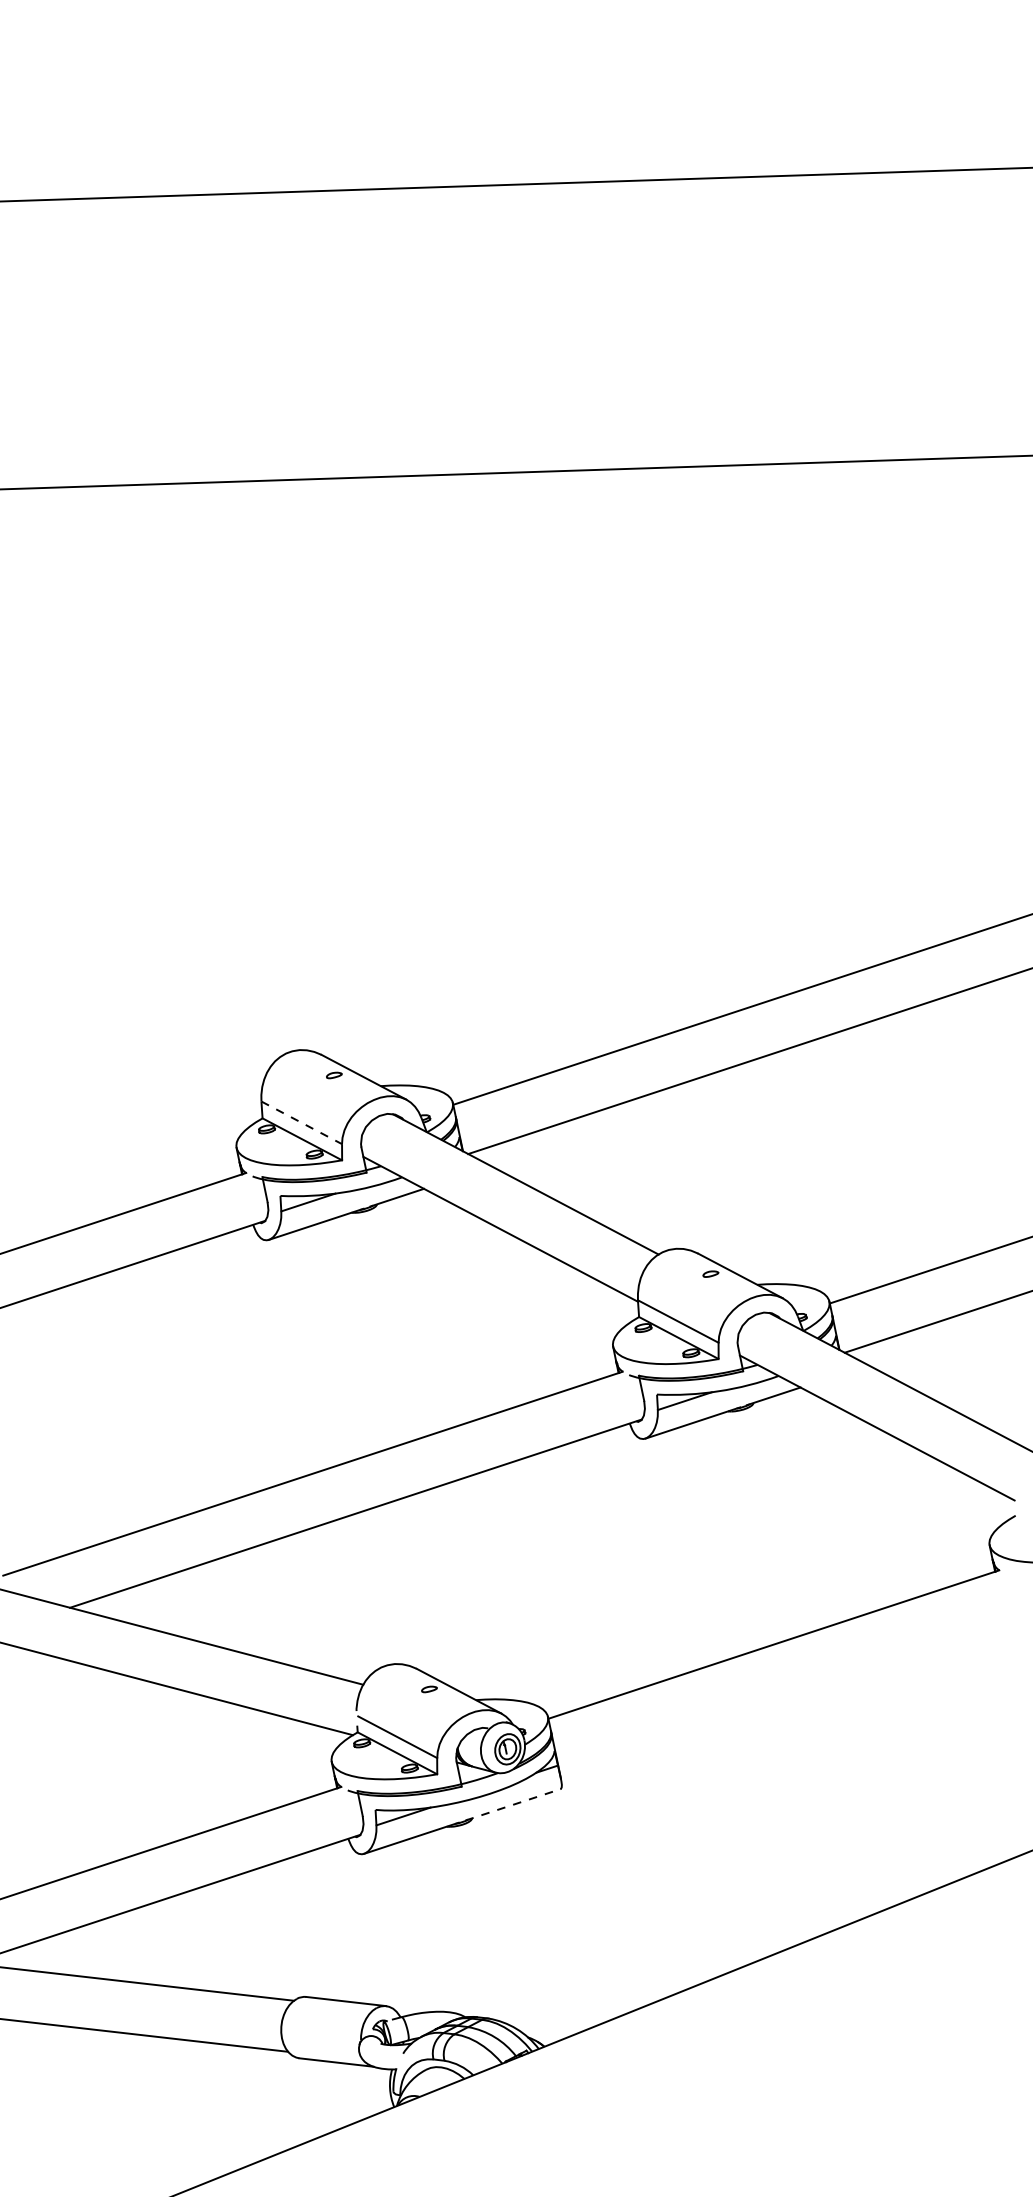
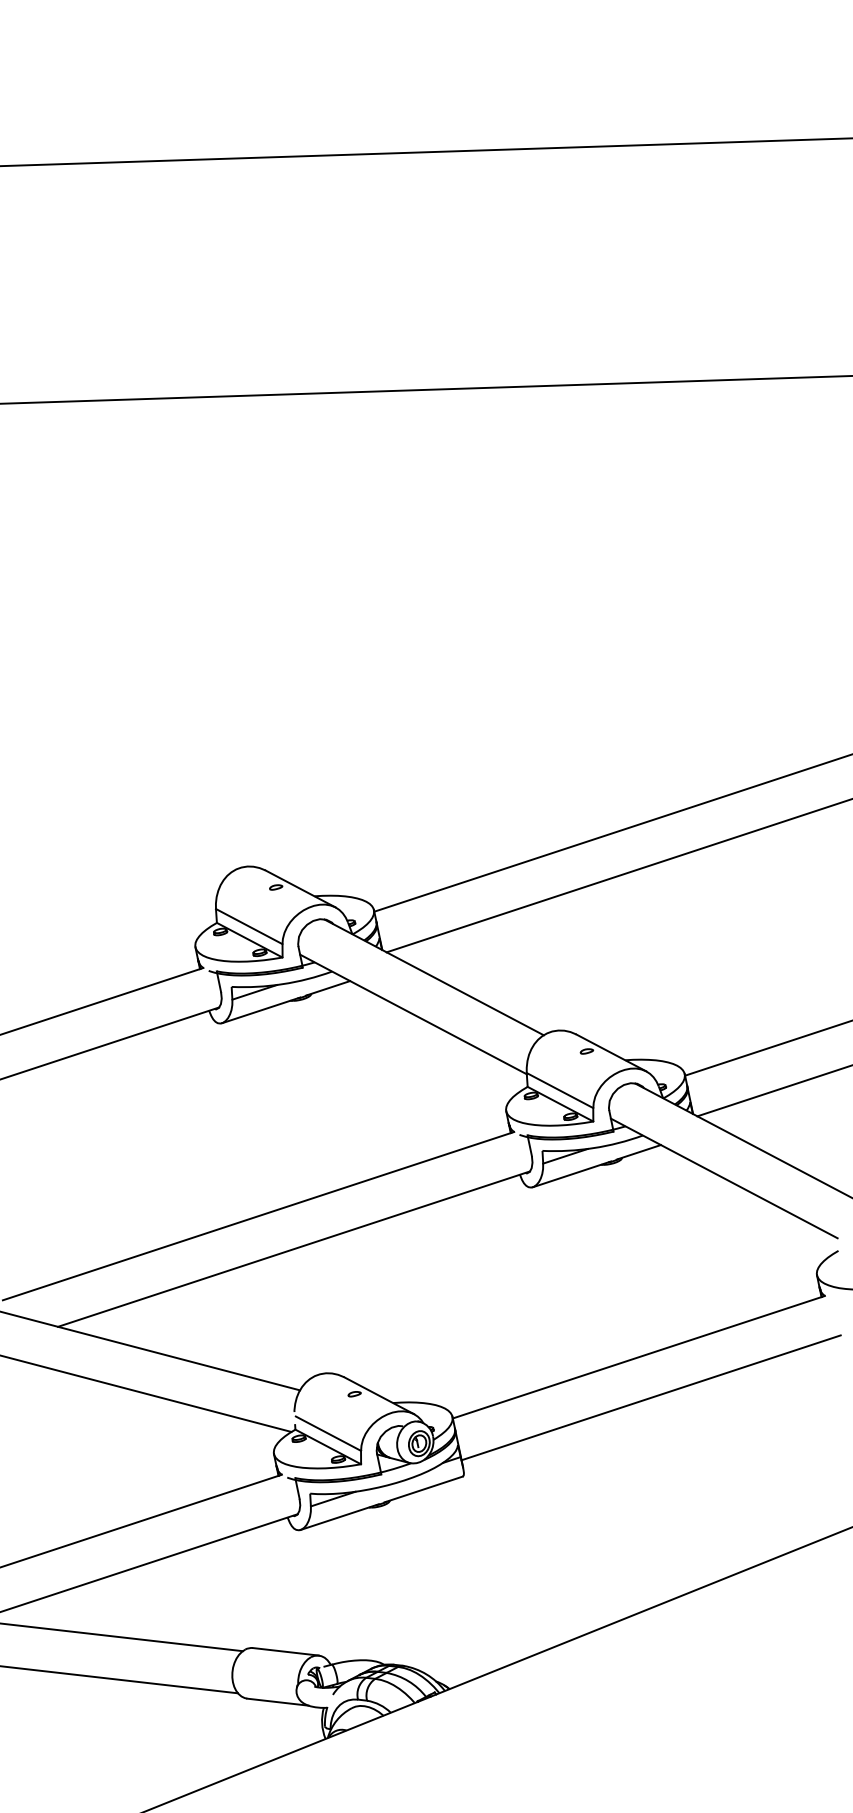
line: (302, 1122) -> (249, 926), dashed -> solid
line: (787, 1693) -> (650, 1397), added
line: (514, 1804) -> (424, 1489), dashed -> solid

